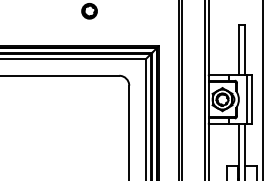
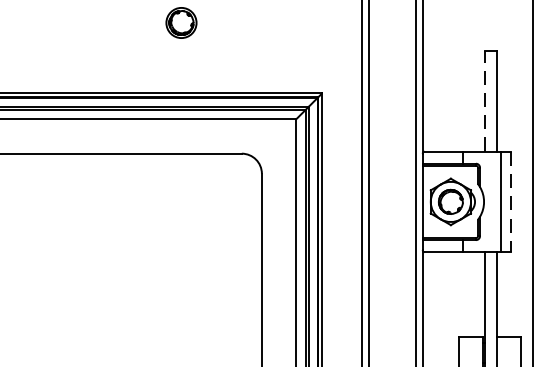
line: (239, 50) -> (485, 102), solid -> dashed
line: (252, 99) -> (511, 201), solid -> dashed

